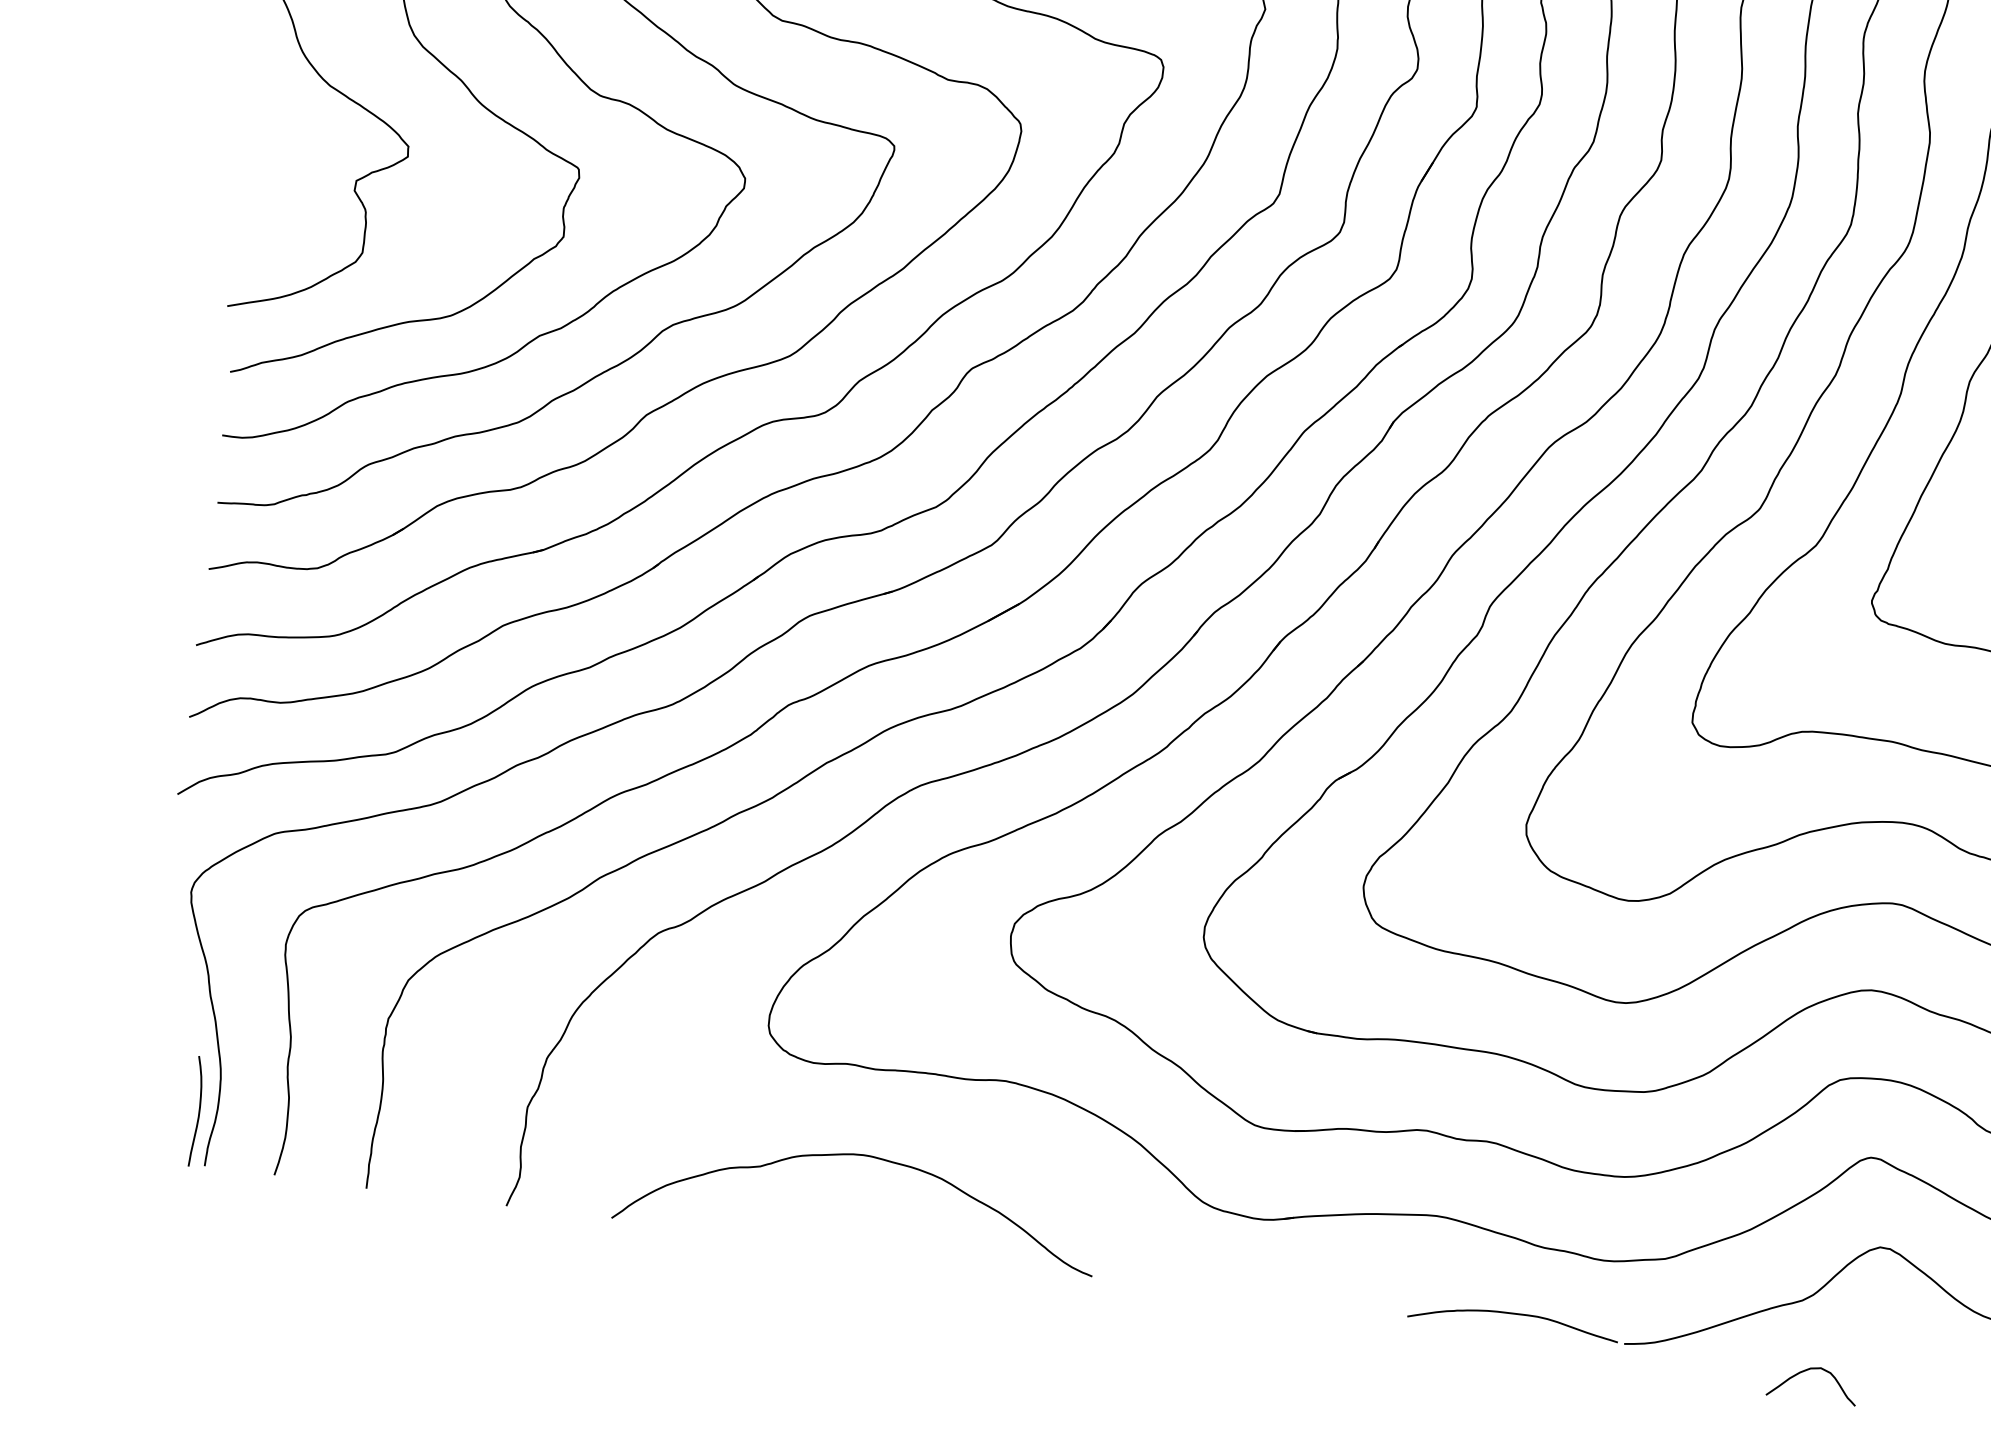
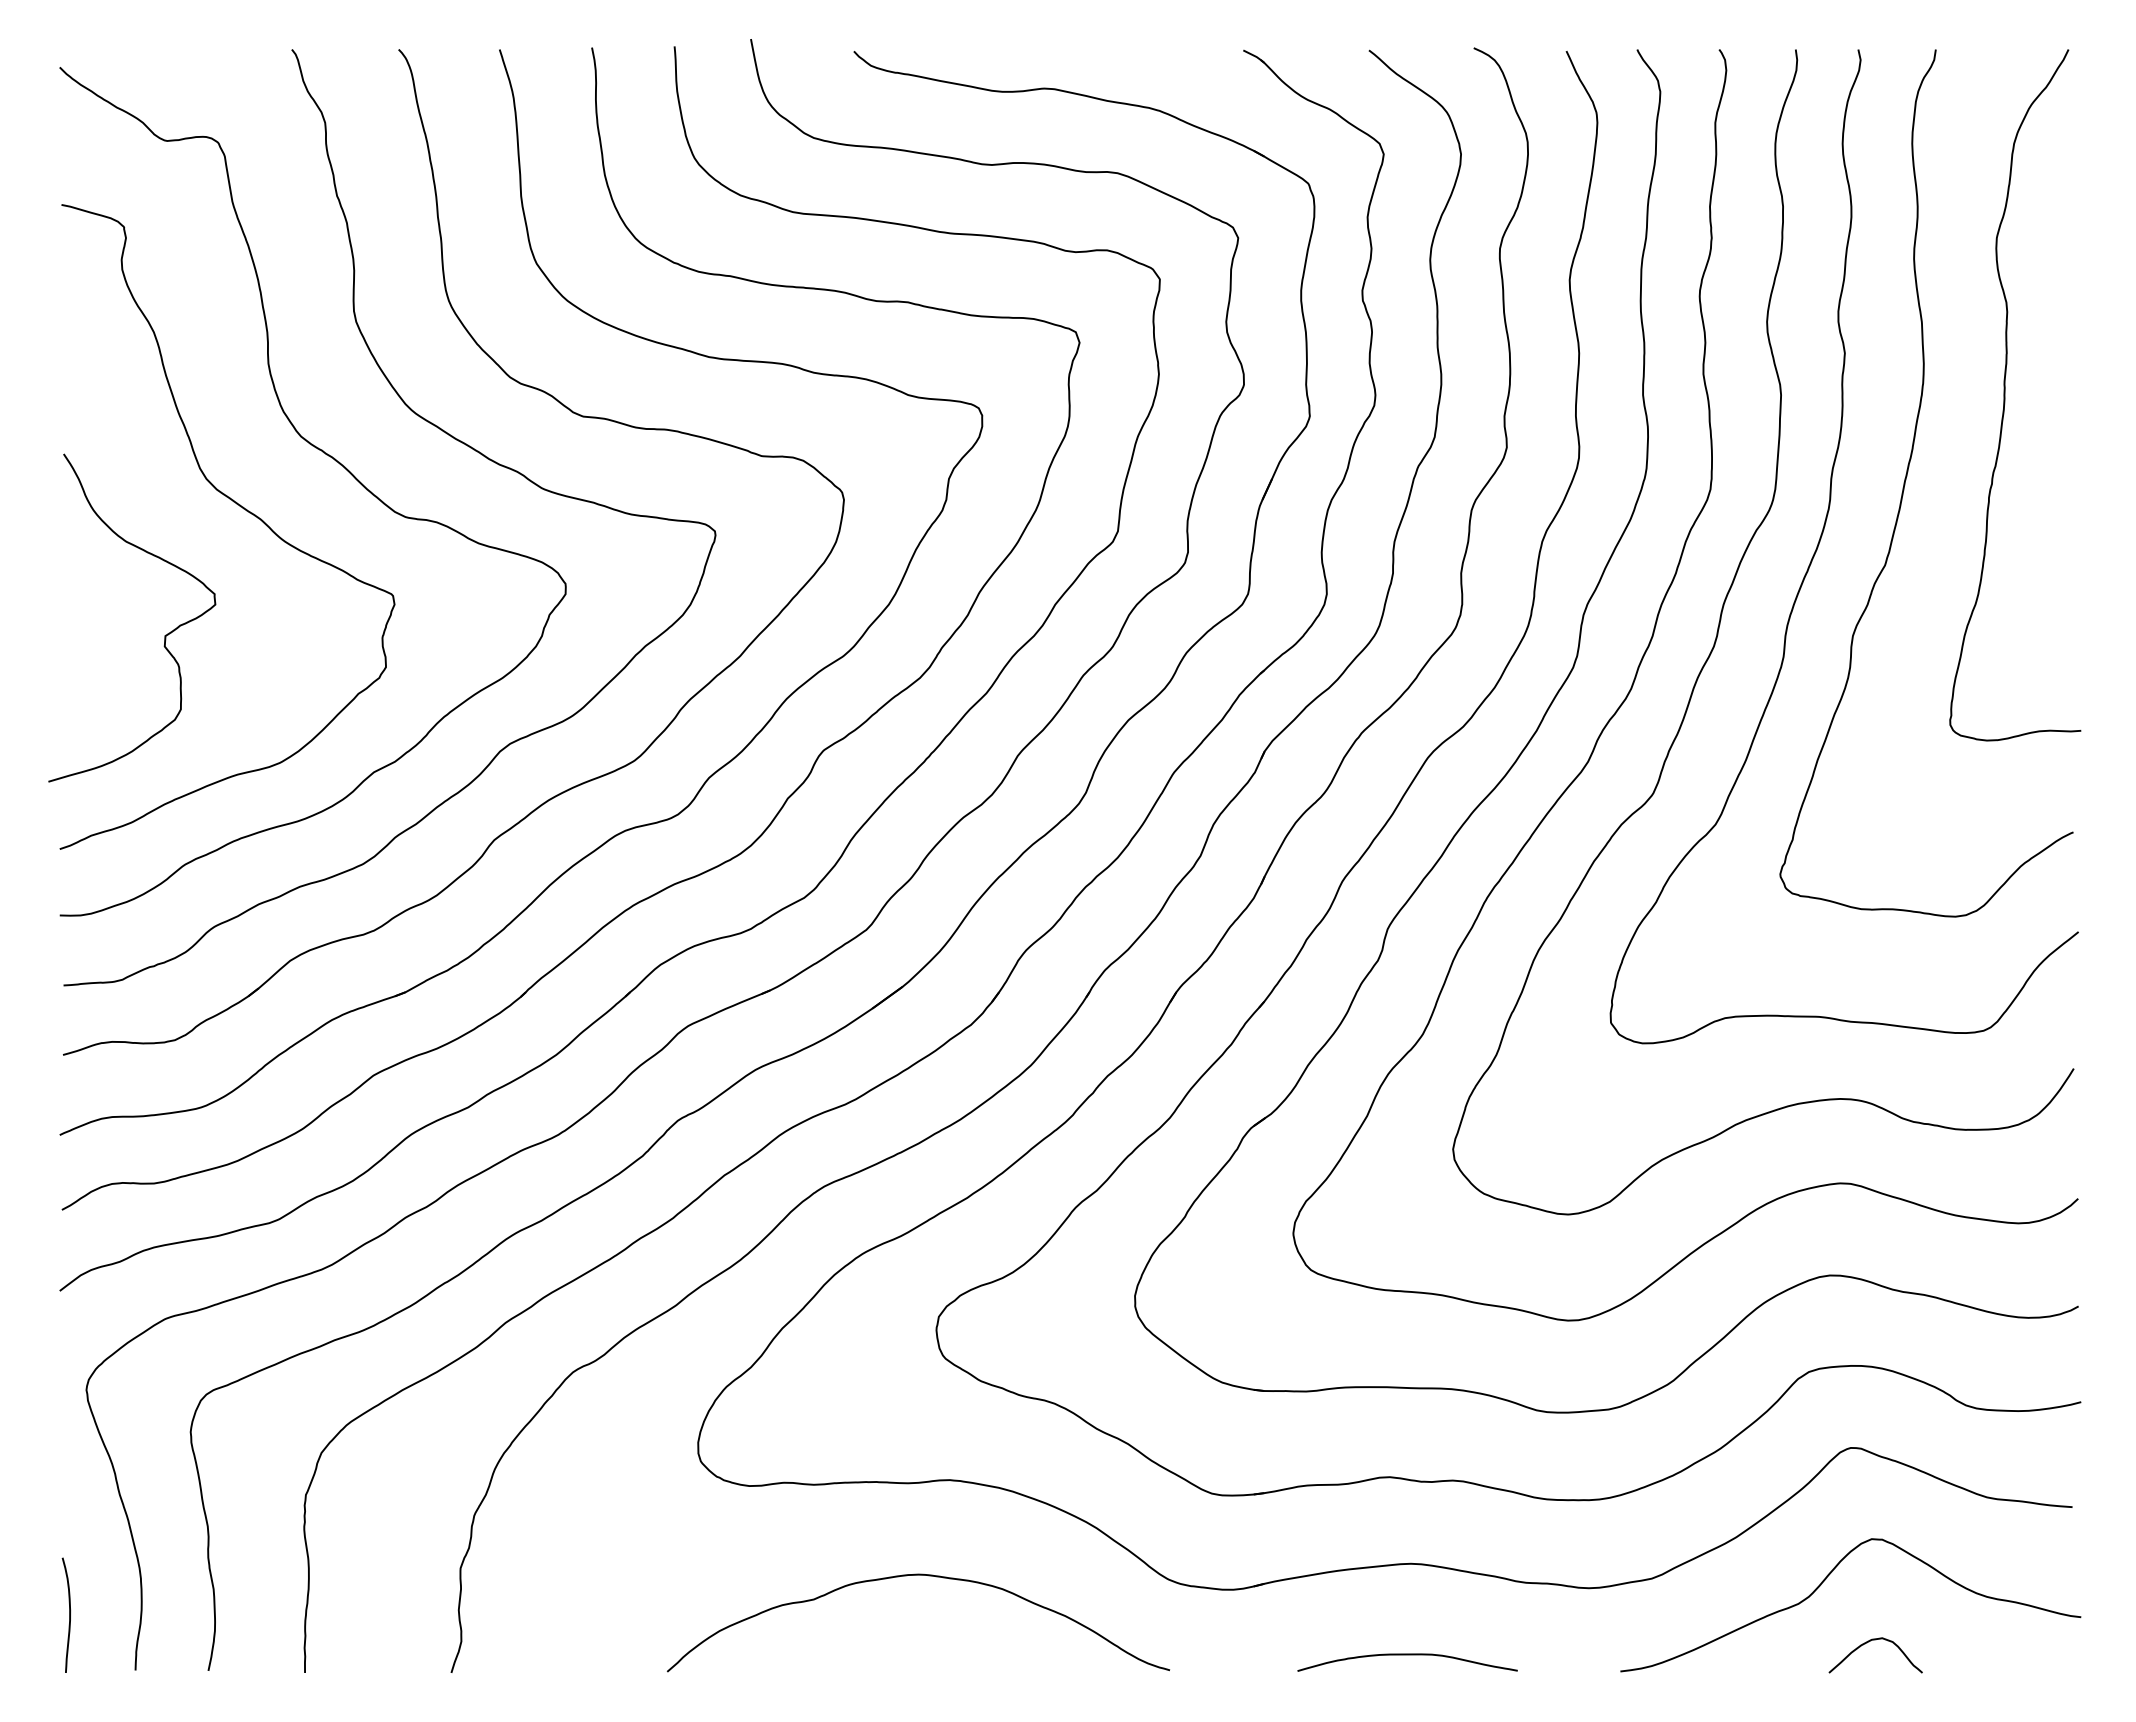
curve: (198, 1111) -> (69, 1614), moved
curve: (863, 1155) -> (918, 1575), moved
curve: (1514, 1314) -> (1407, 1655), moved
curve: (1806, 1371) -> (1867, 1643), moved

